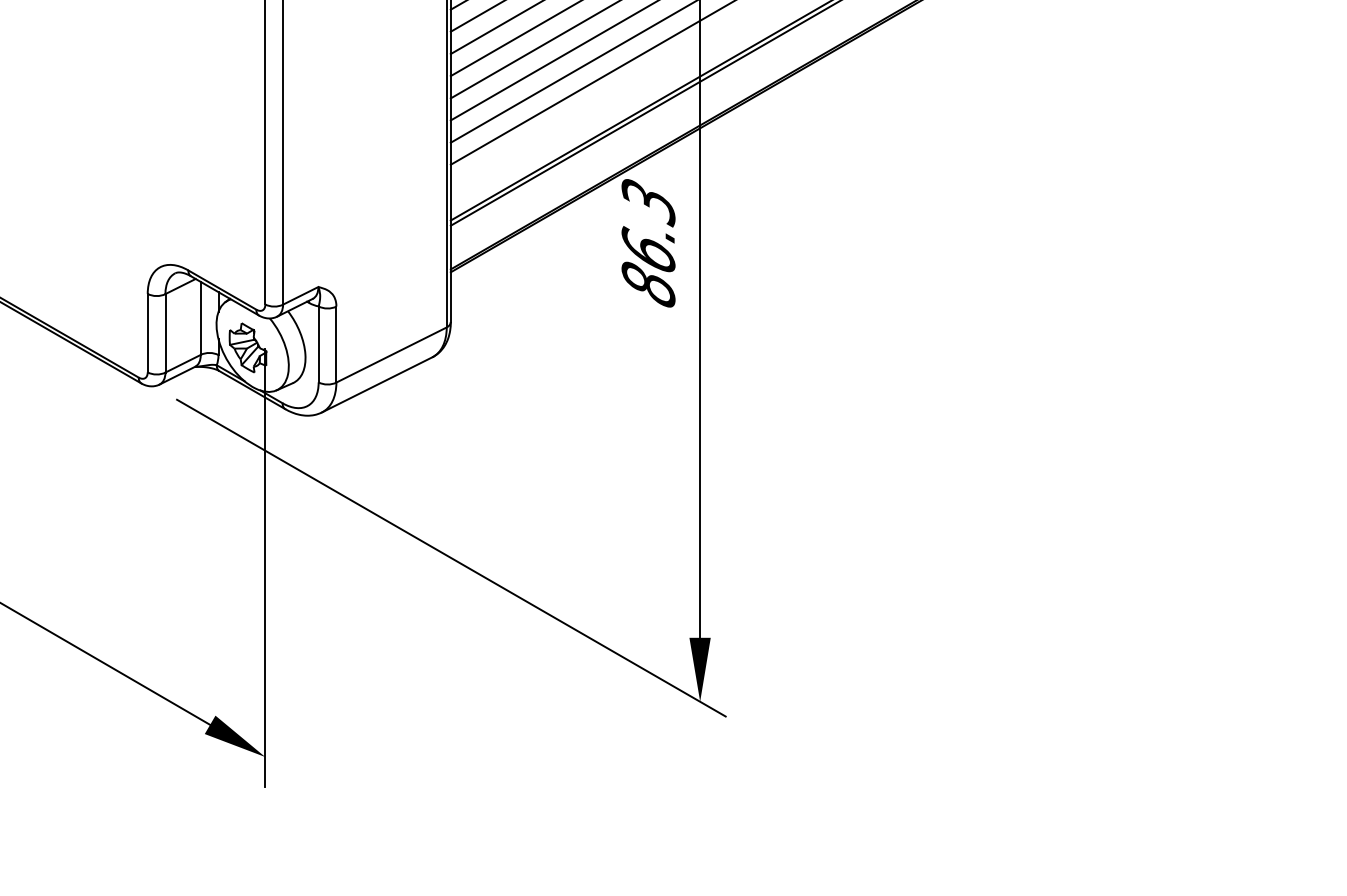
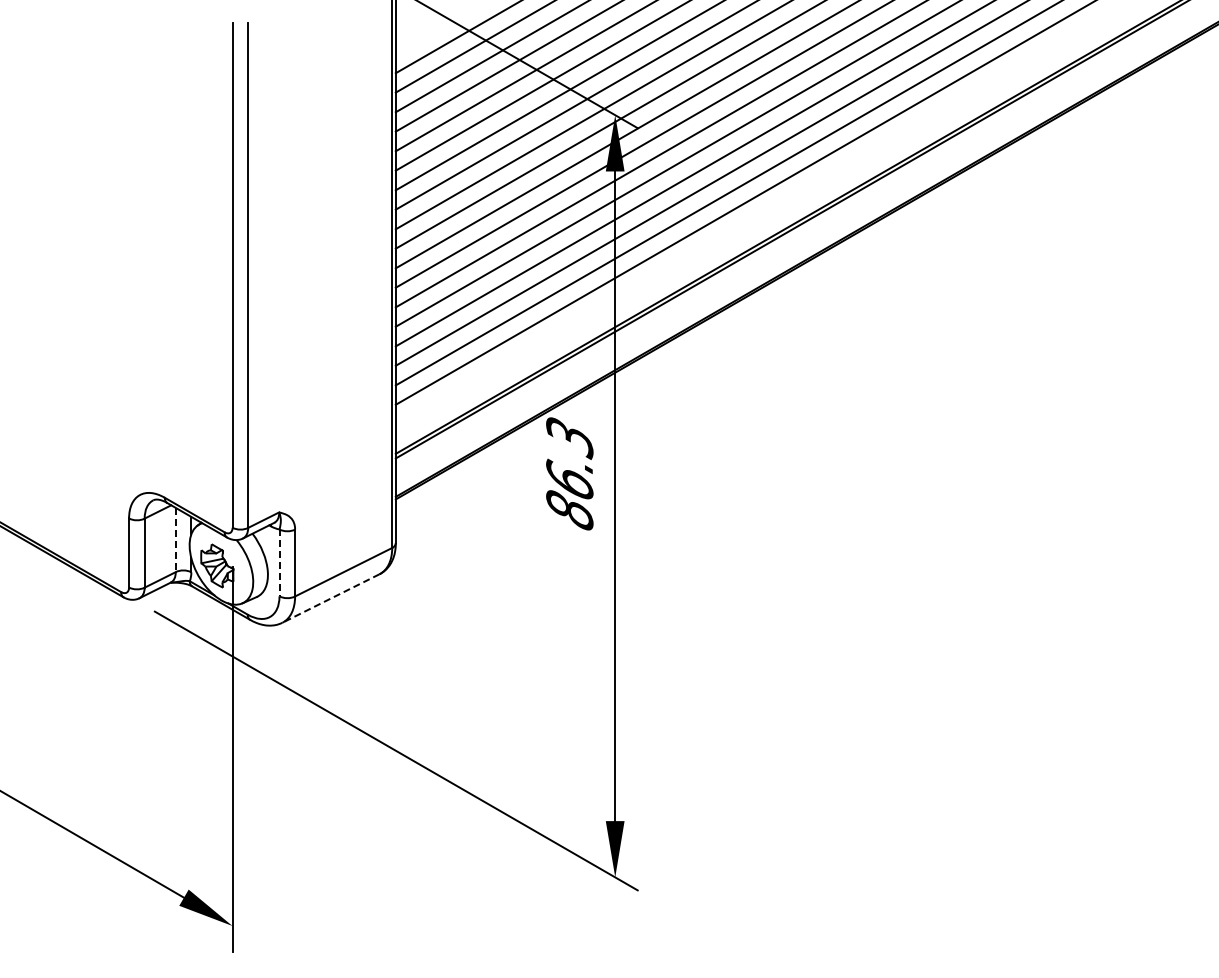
line: (200, 318) -> (175, 540), solid -> dashed
line: (318, 345) -> (279, 563), solid -> dashed
line: (376, 384) -> (330, 598), solid -> dashed

